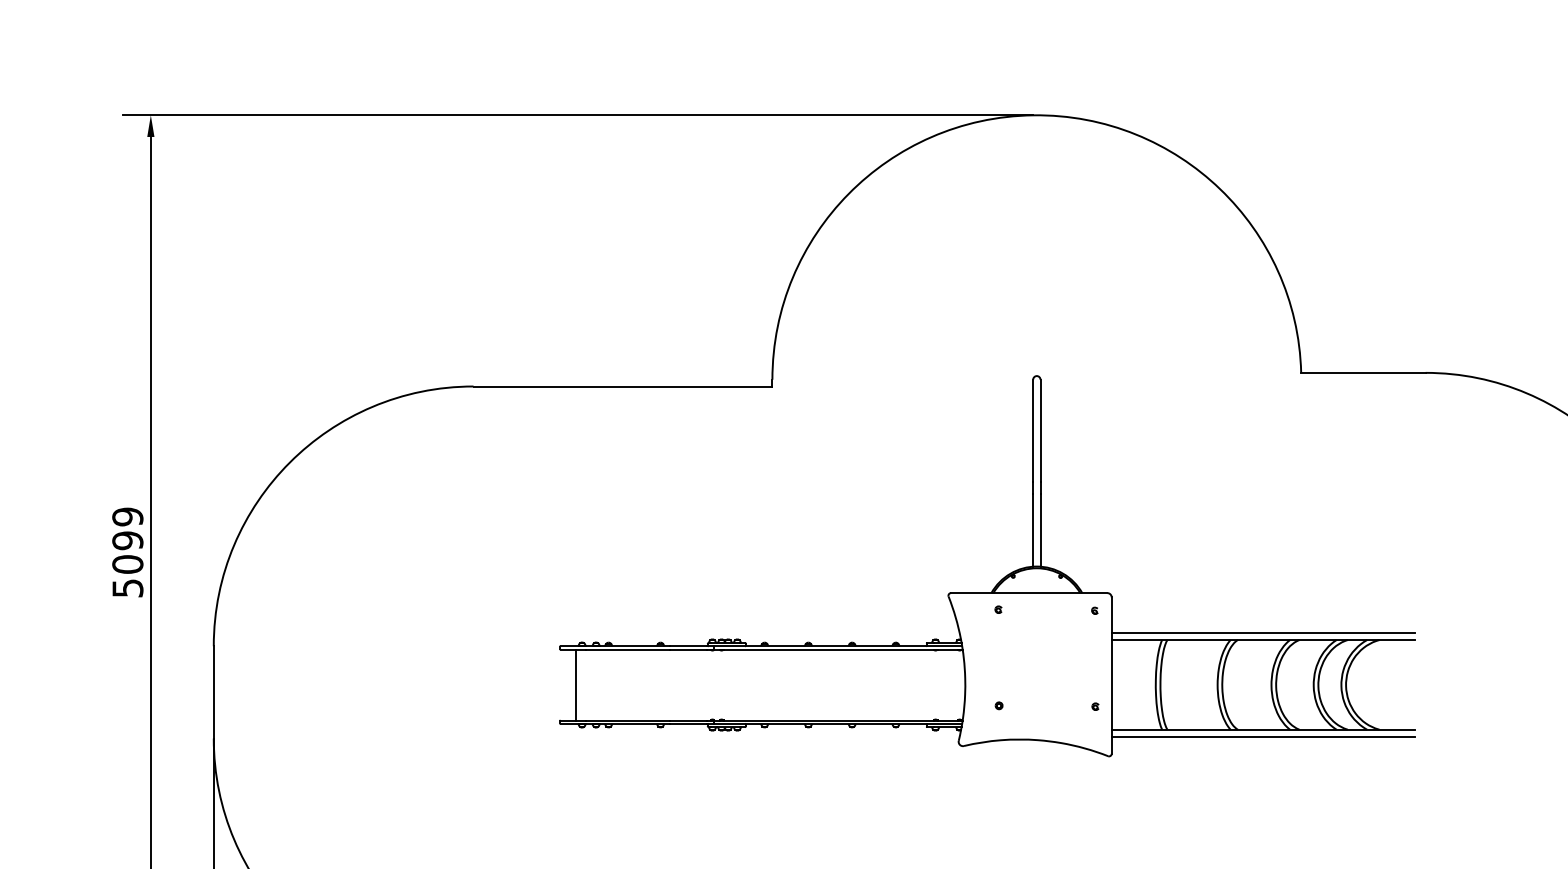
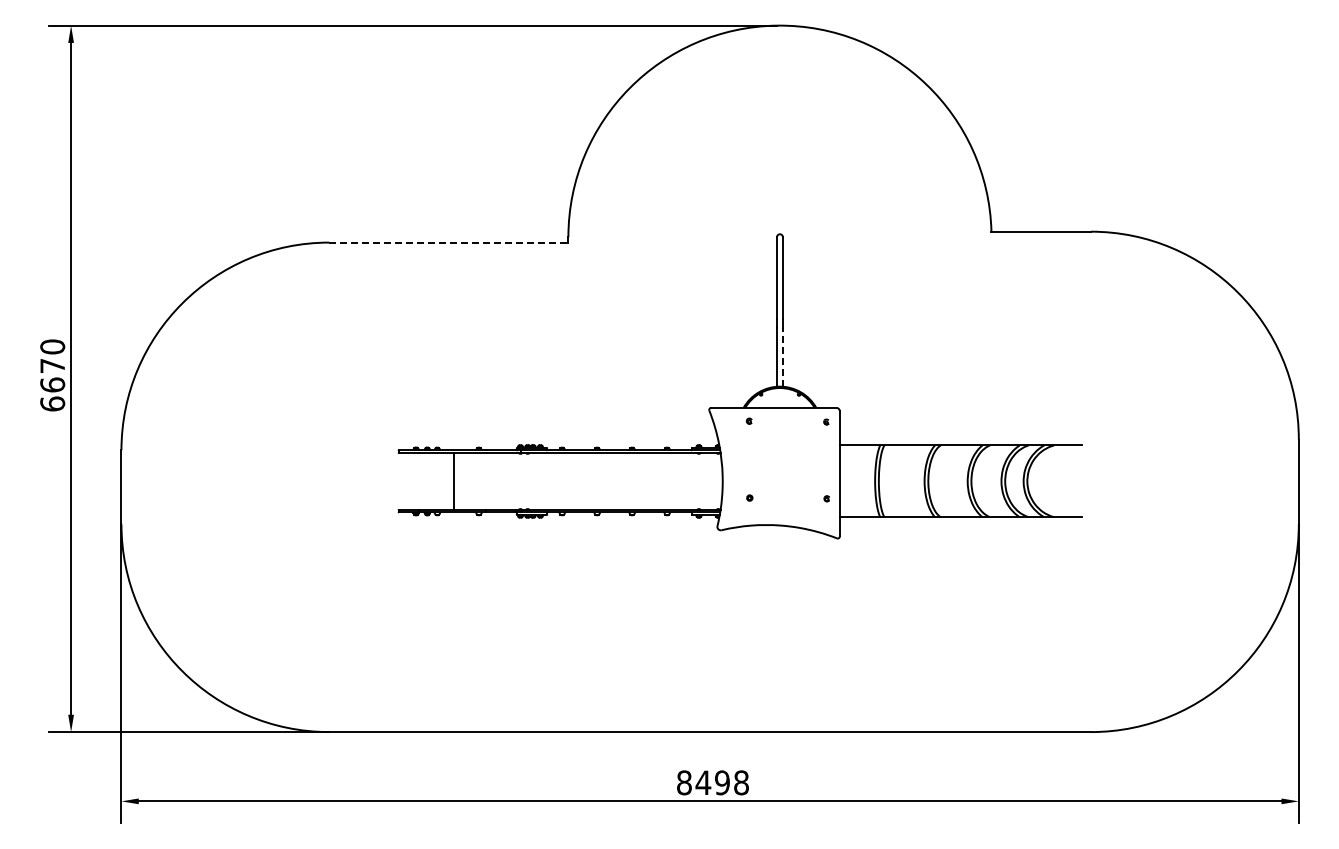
line: (622, 386) -> (448, 242), solid -> dashed
line: (1040, 530) -> (782, 357), solid -> dashed
text: (127, 552) -> (52, 375), 5099 -> 6670
line: (1262, 632) -> (960, 439), removed
line: (576, 685) -> (454, 481), moved
line: (1262, 737) -> (960, 523), removed

